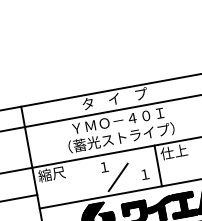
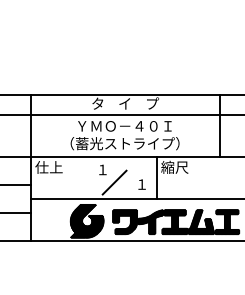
text: (173, 151) -> (174, 166), 仕上 -> 縮尺
text: (51, 173) -> (48, 166), 縮尺 -> 仕上

